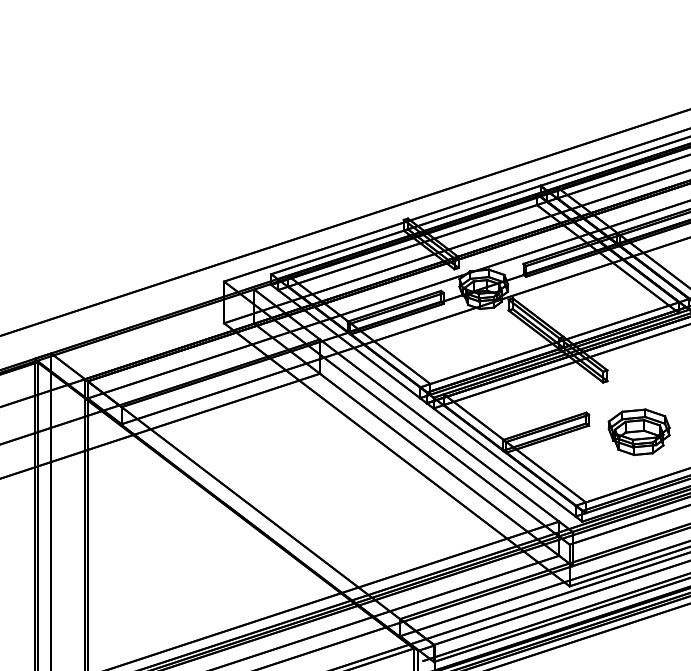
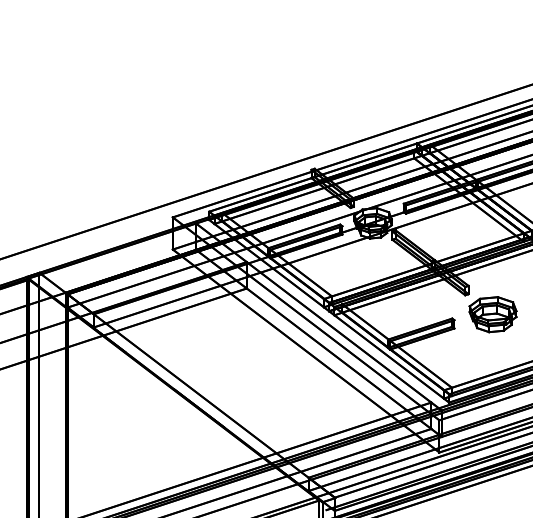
part: (638, 432) -> (492, 314), moved

